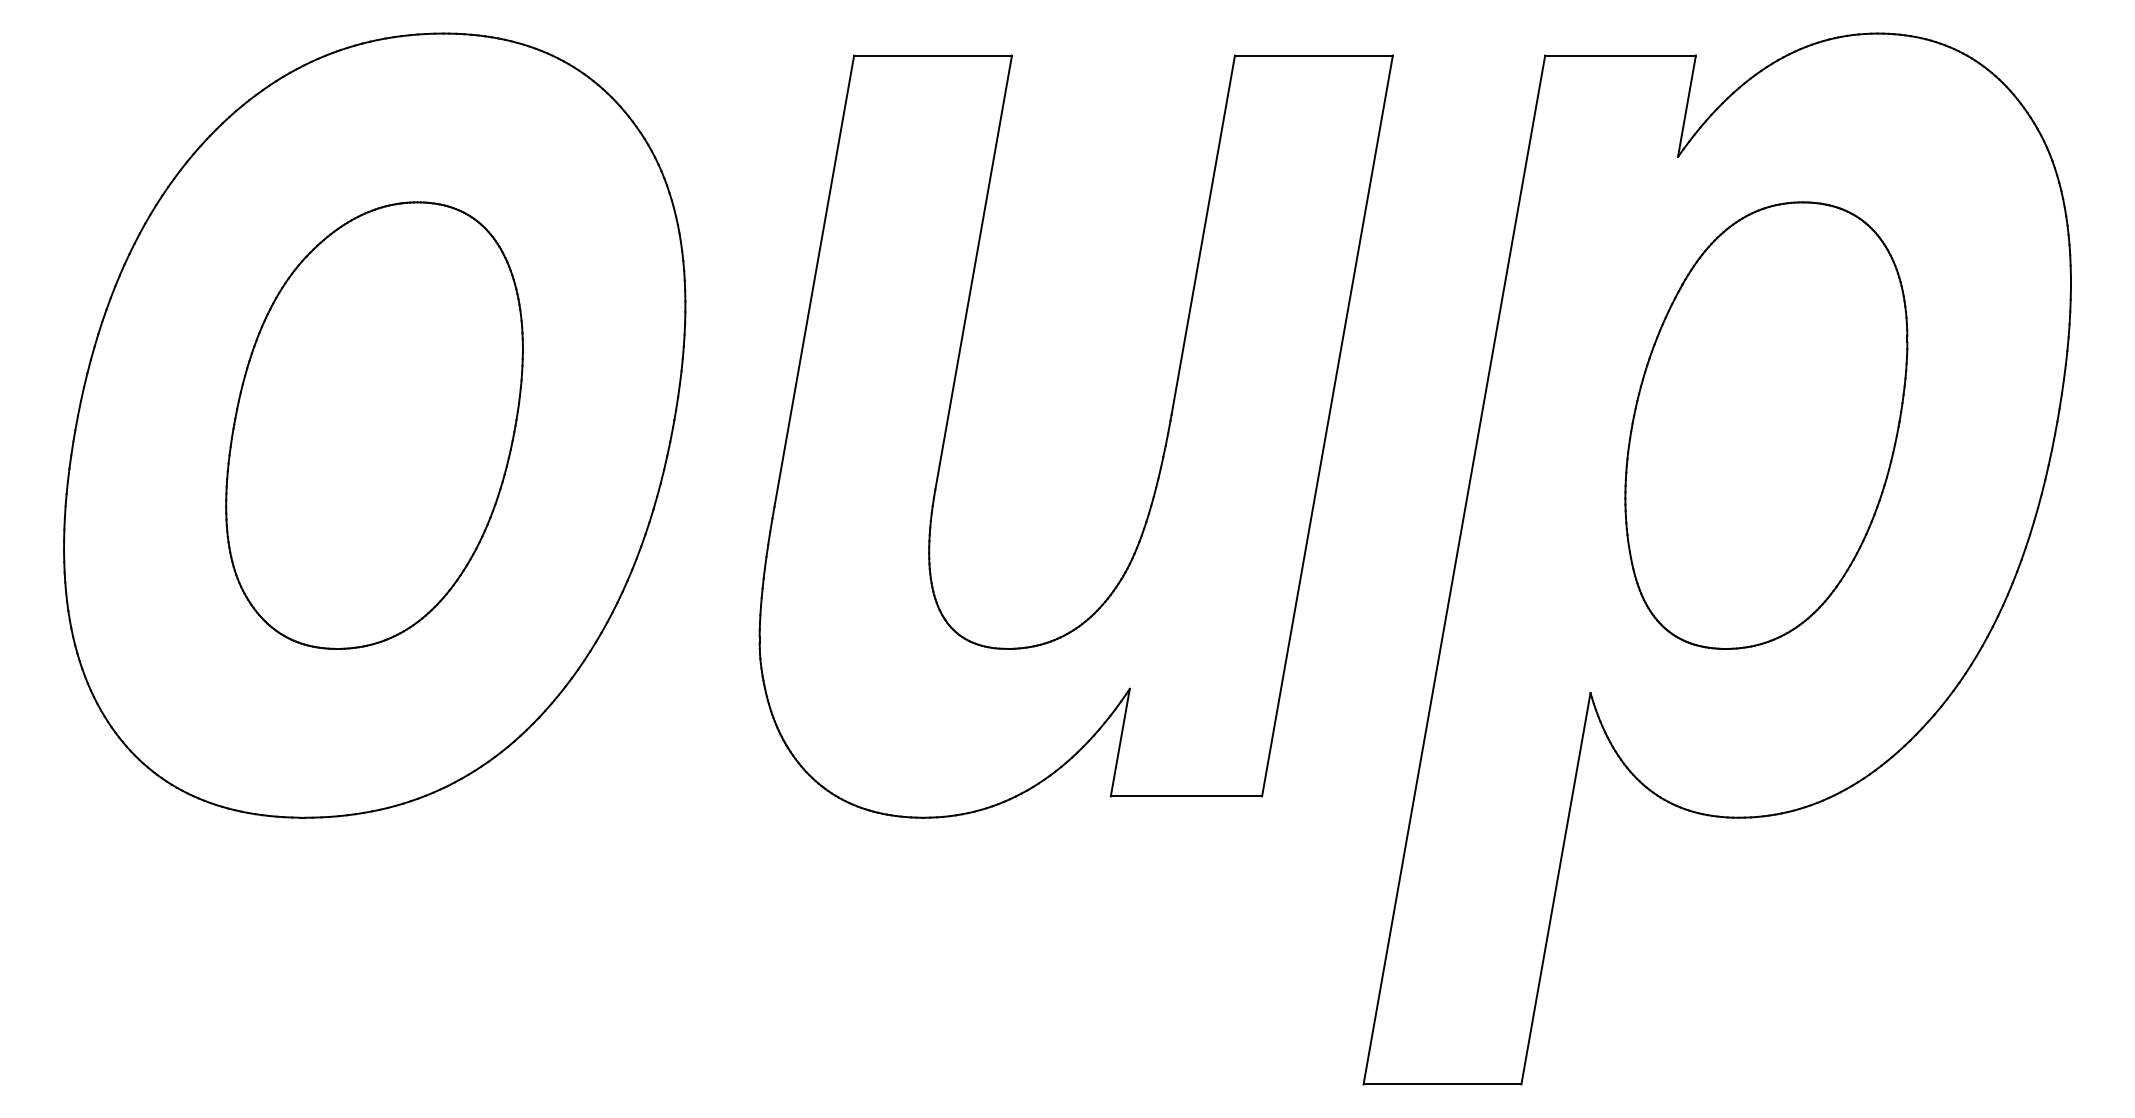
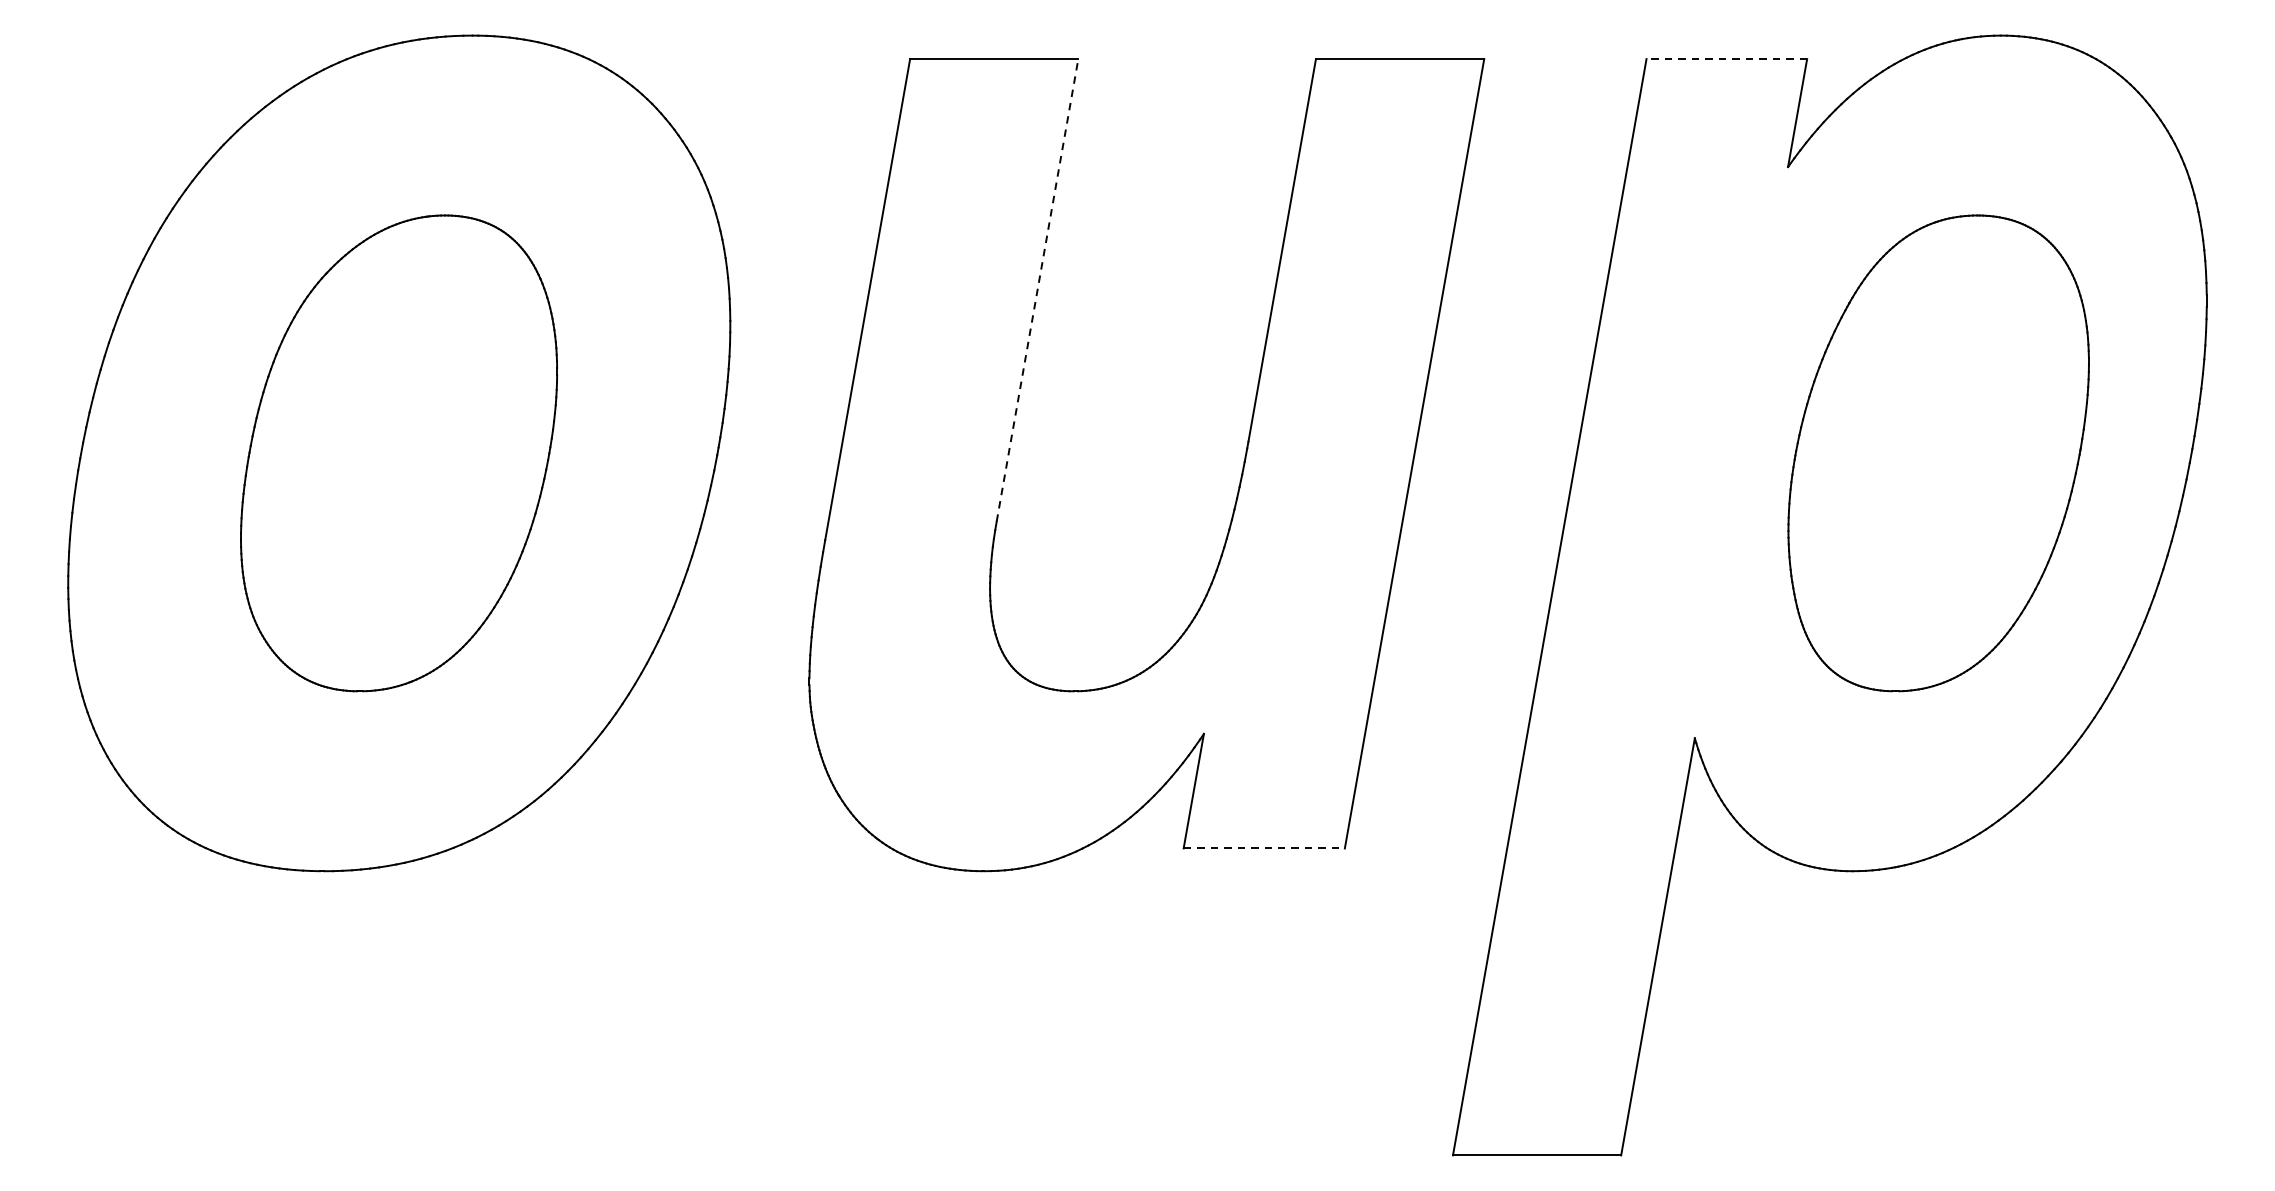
line: (1620, 55) -> (1726, 58), solid -> dashed
line: (973, 272) -> (1037, 290), solid -> dashed
part: (1766, 425) -> (1938, 453), moved
line: (1186, 796) -> (1264, 848), solid -> dashed

